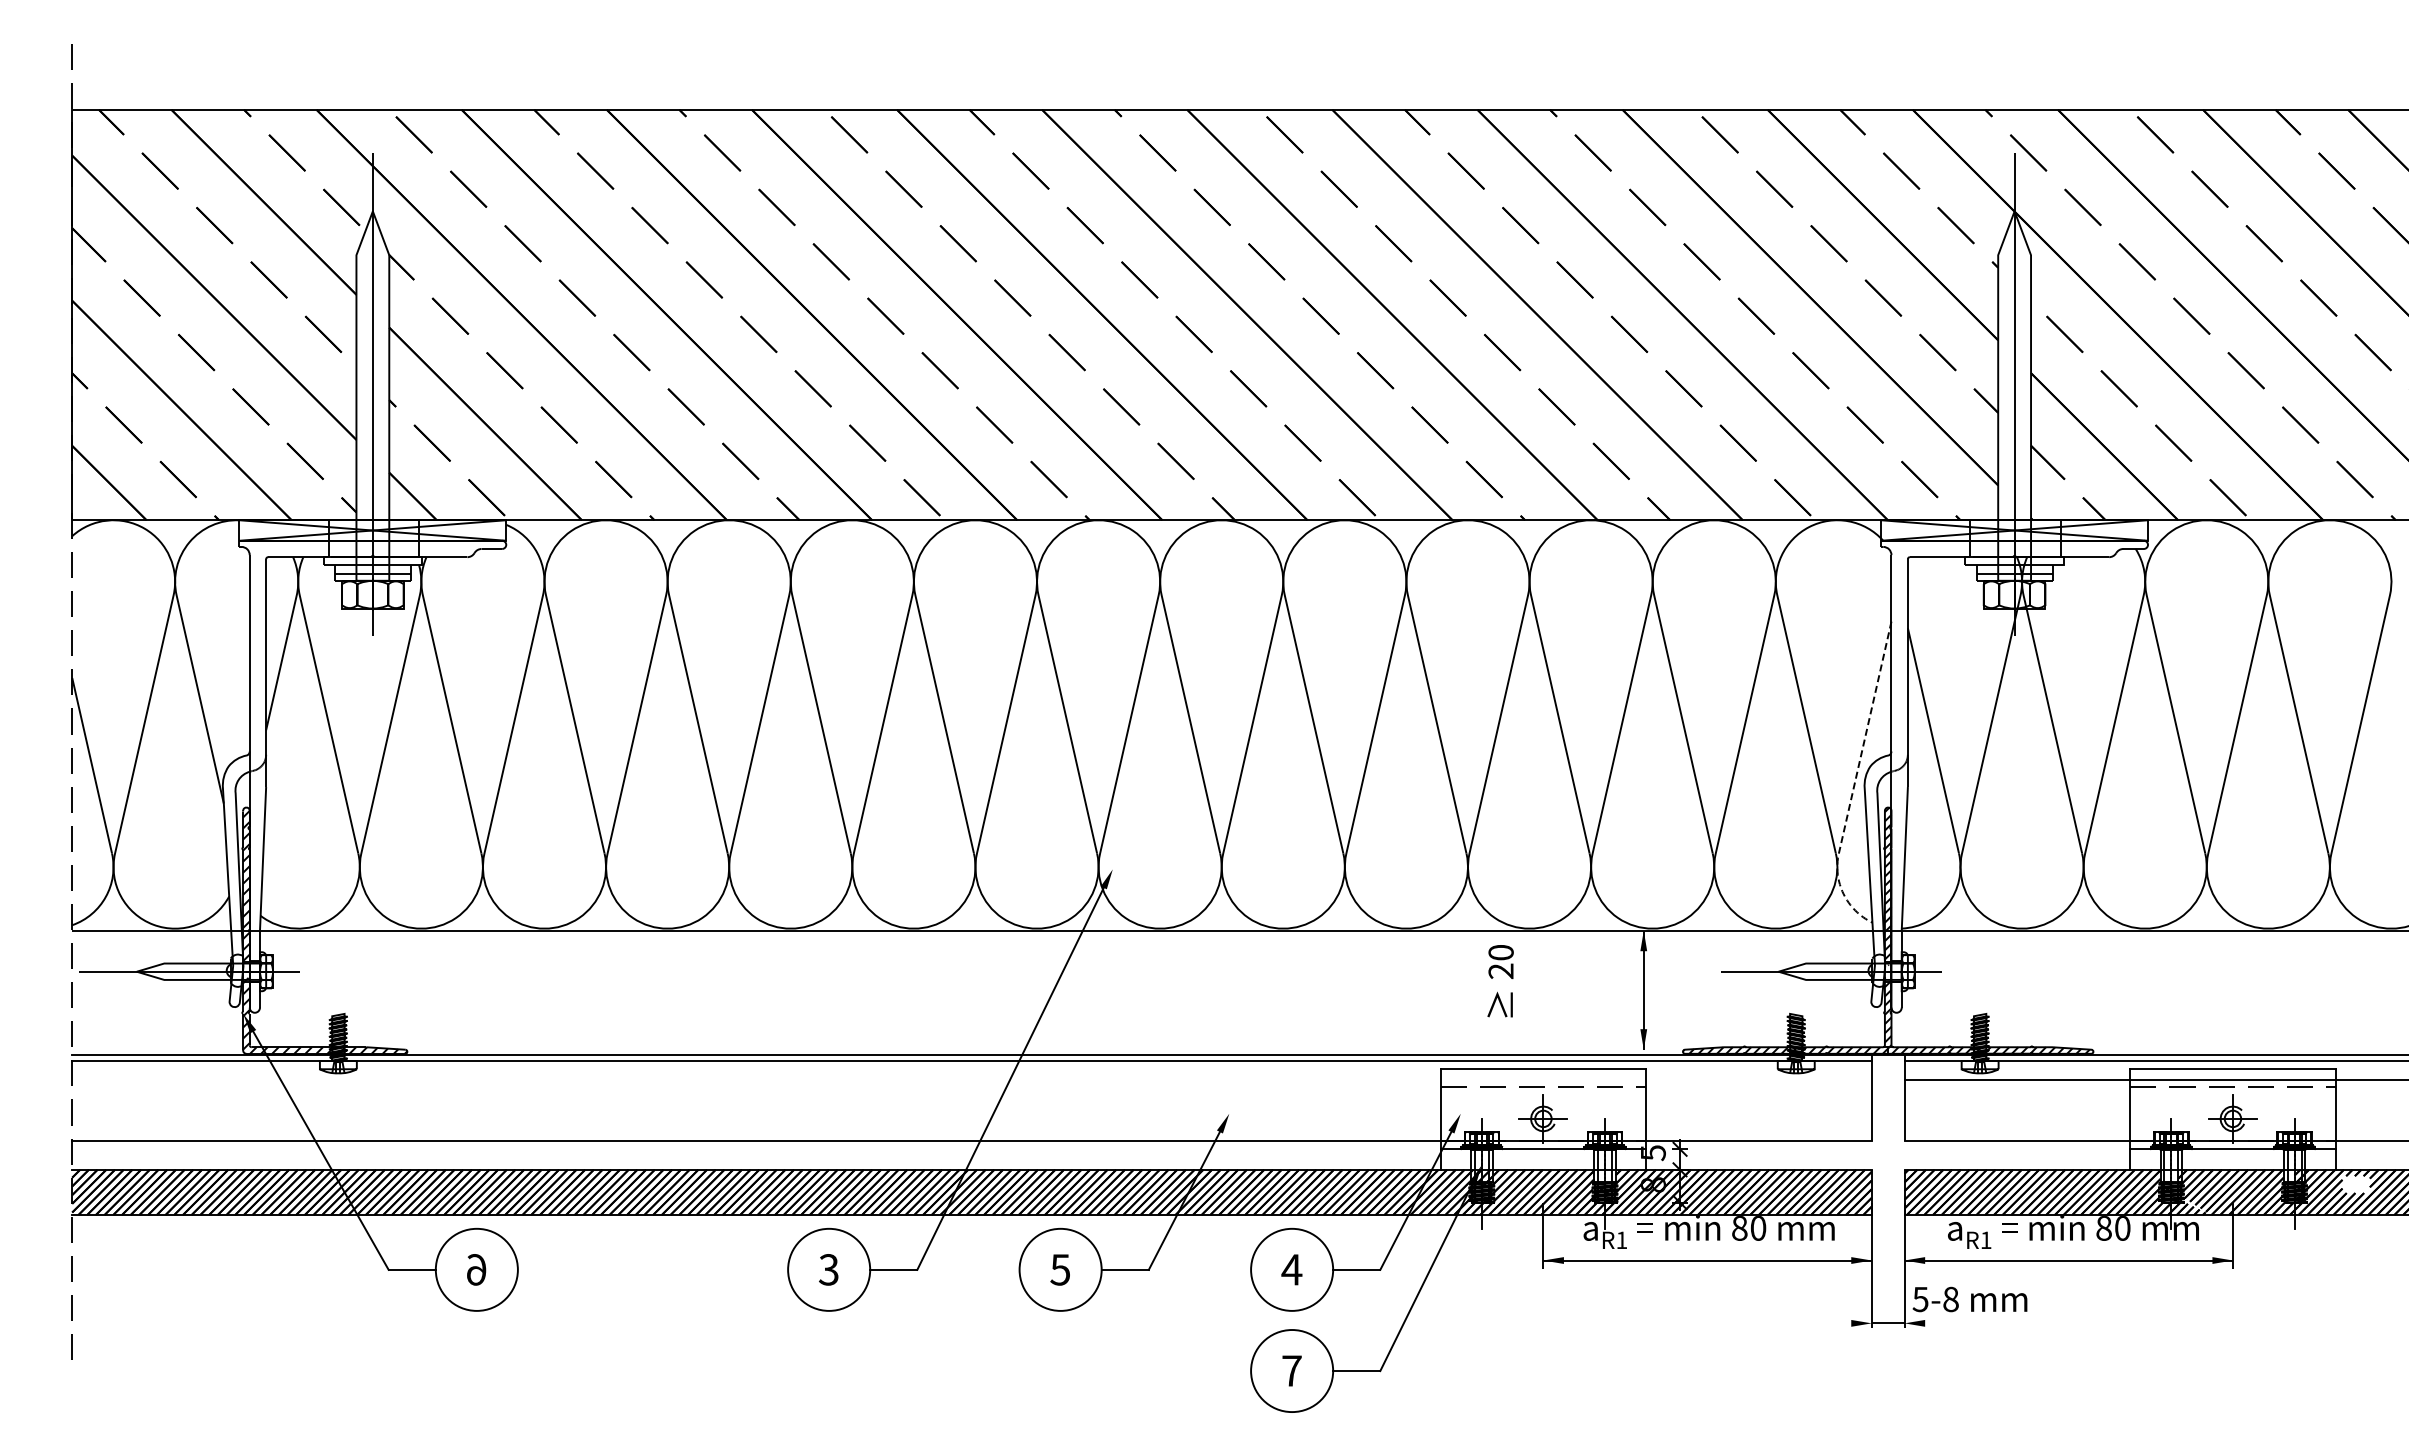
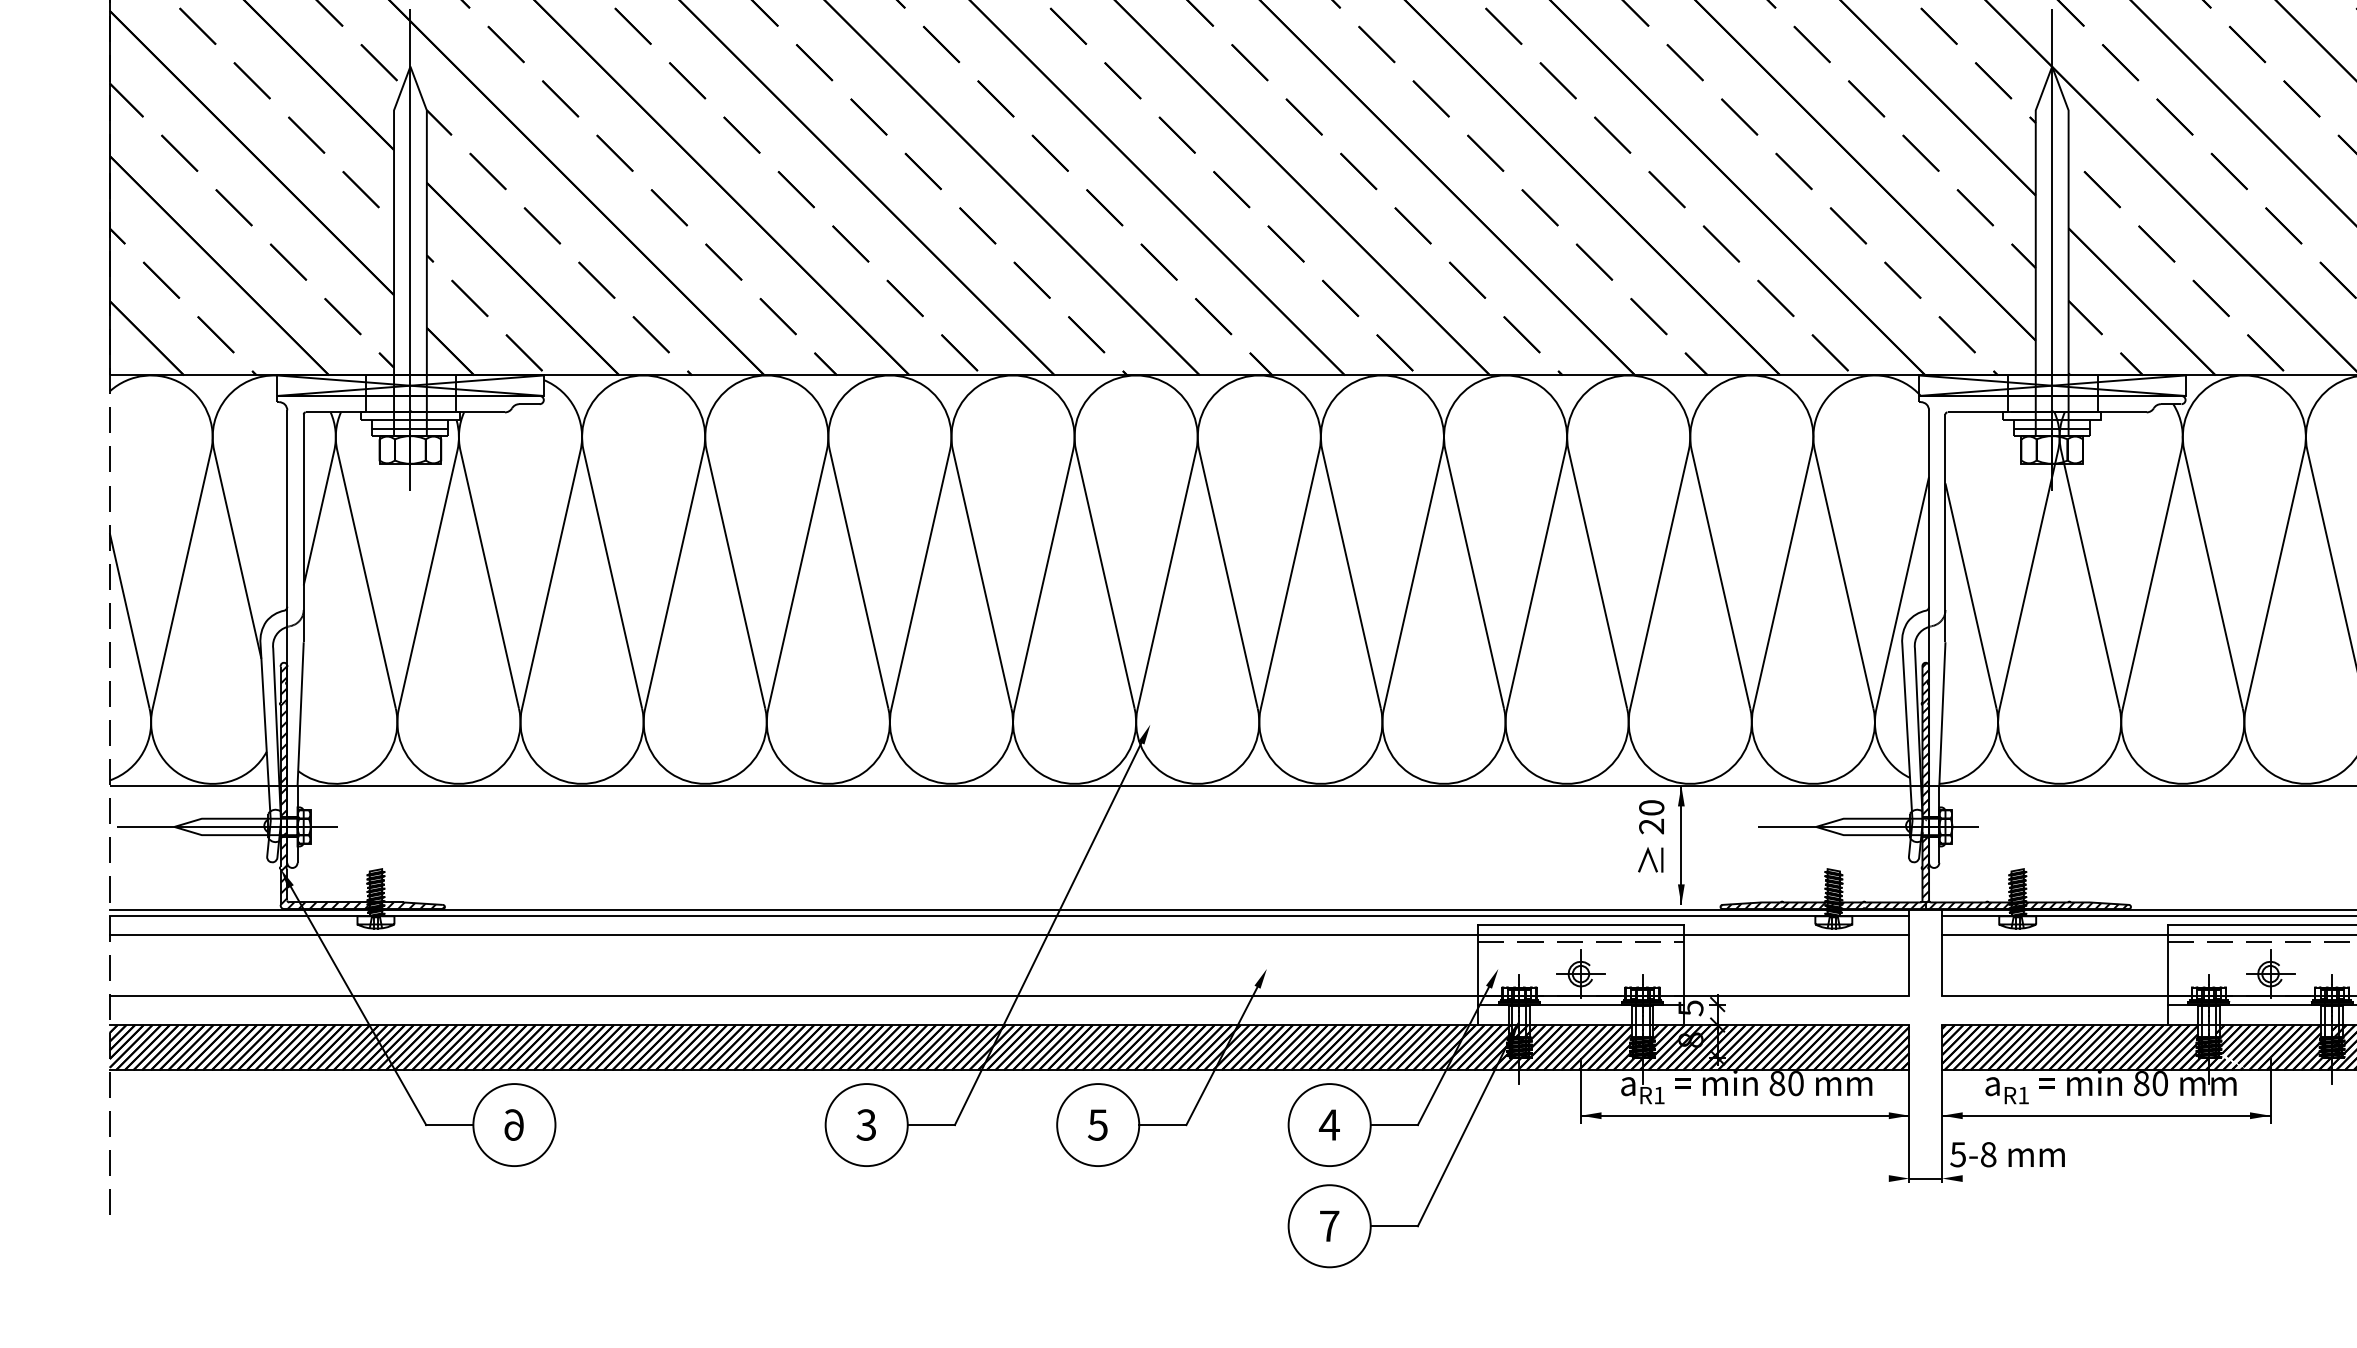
line: (1852, 792) -> (1890, 647), dashed -> solid
text: (1500, 981) -> (1651, 836), moved
line: (971, 1079) -> (1009, 934), added

